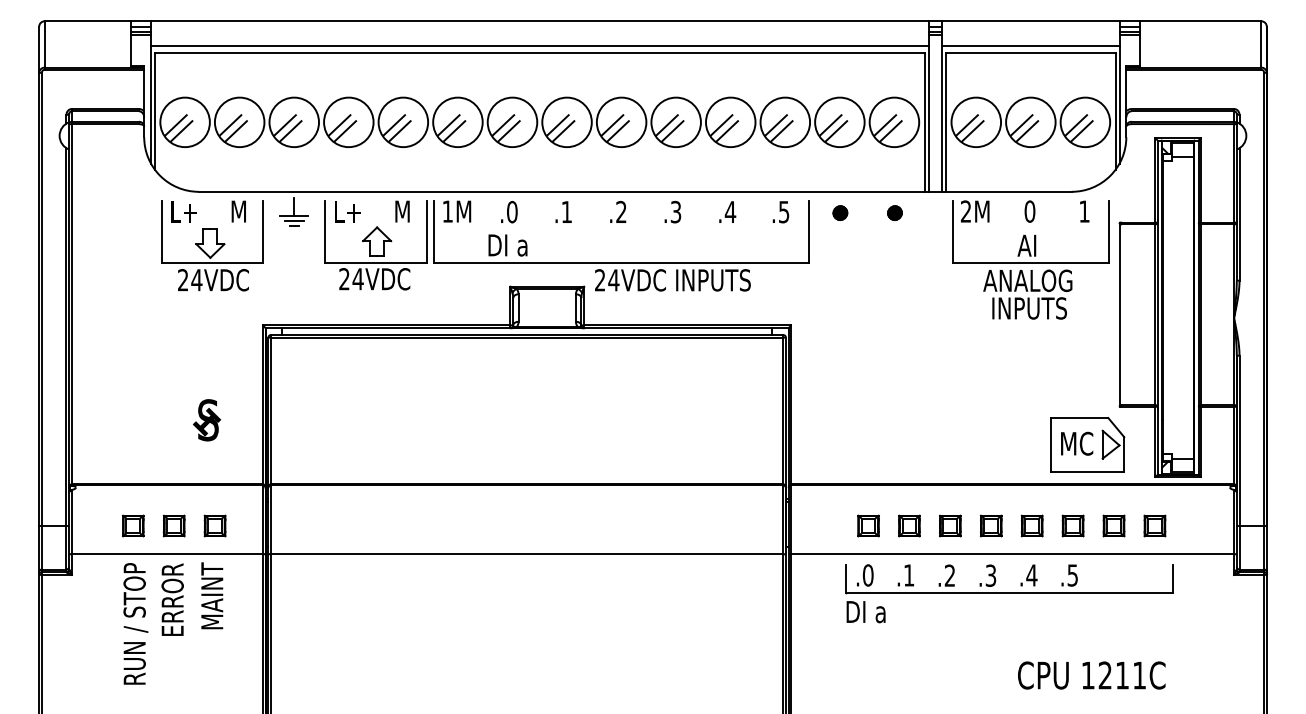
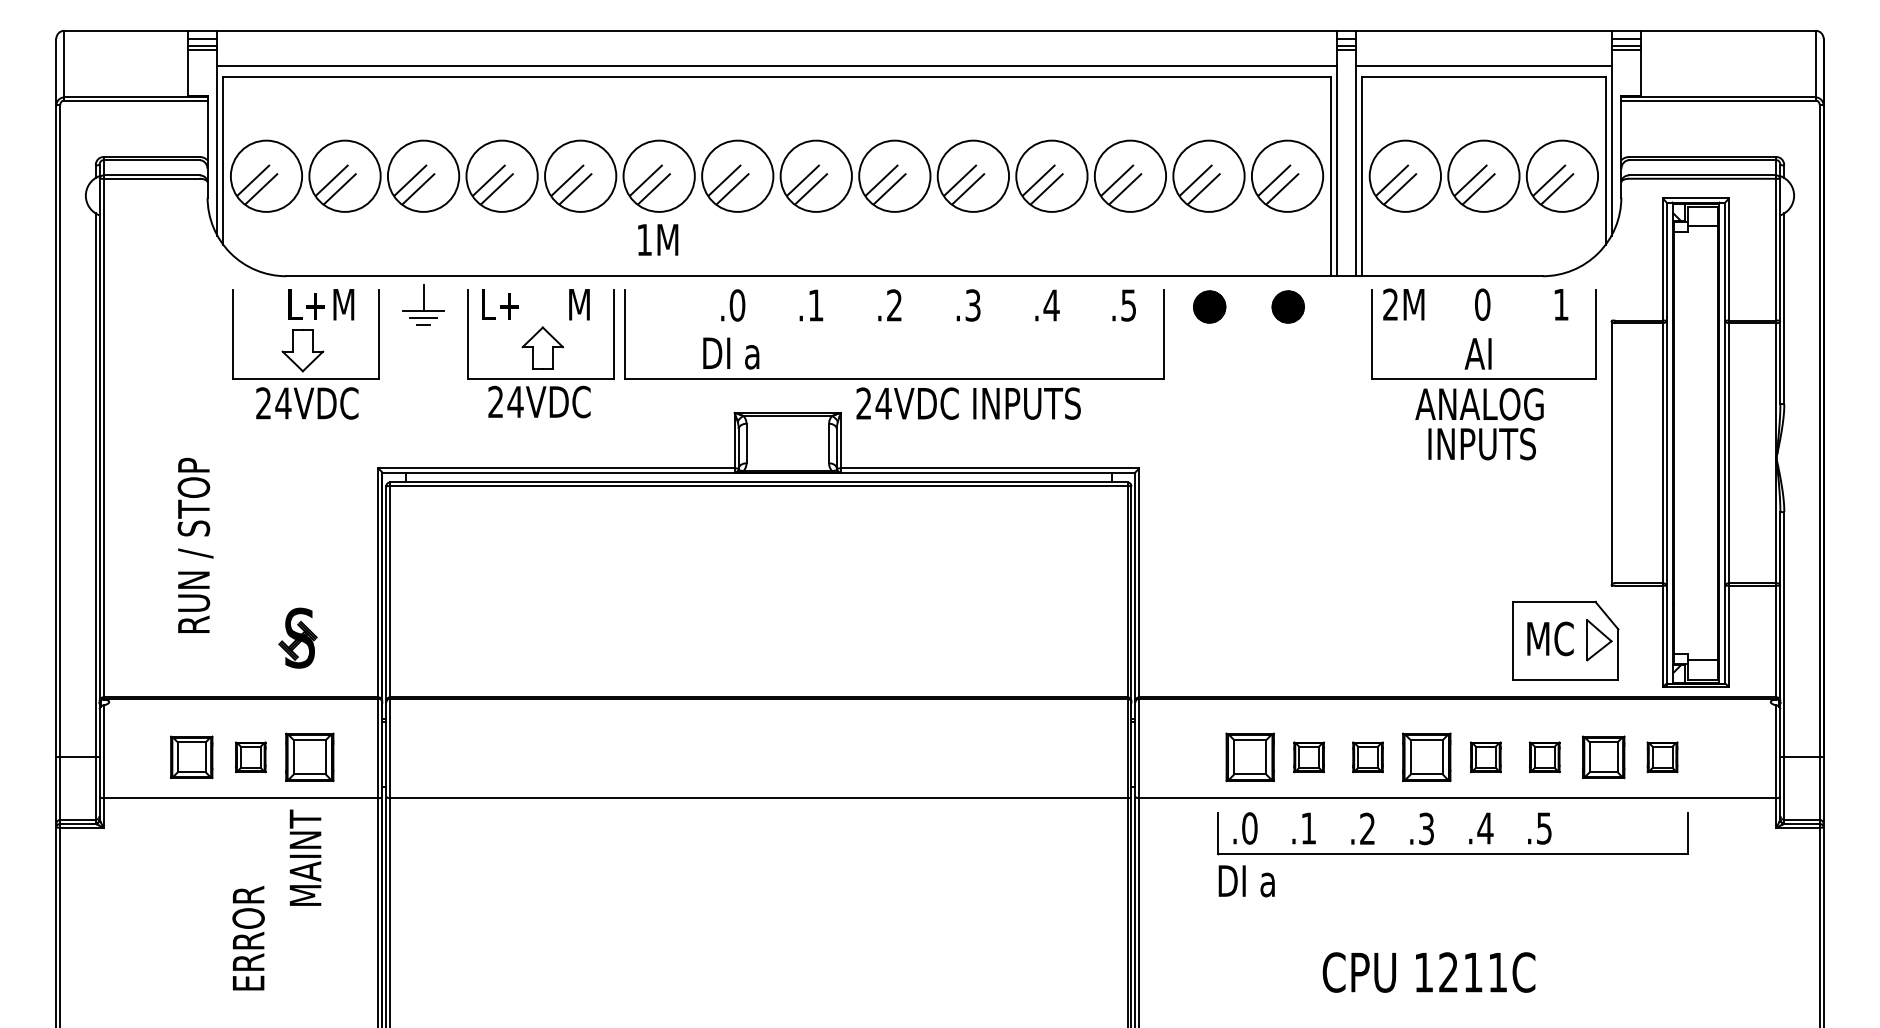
text: (183, 211) -> (305, 304), moved
text: (457, 211) -> (658, 239), moved
part: (840, 212) -> (1209, 305), size x1.6
part: (894, 212) -> (1287, 305), size x1.6
part: (207, 420) -> (298, 638), moved
part: (133, 525) -> (192, 756), size x1.4
part: (214, 525) -> (308, 756), size x1.6
part: (868, 525) -> (1250, 756), size x1.6
part: (991, 525) -> (1427, 756), size x1.6
part: (1113, 525) -> (1602, 756), size x1.4
text: (172, 599) -> (248, 937), moved
text: (135, 623) -> (195, 544), moved
text: (1091, 675) -> (1428, 972), moved

